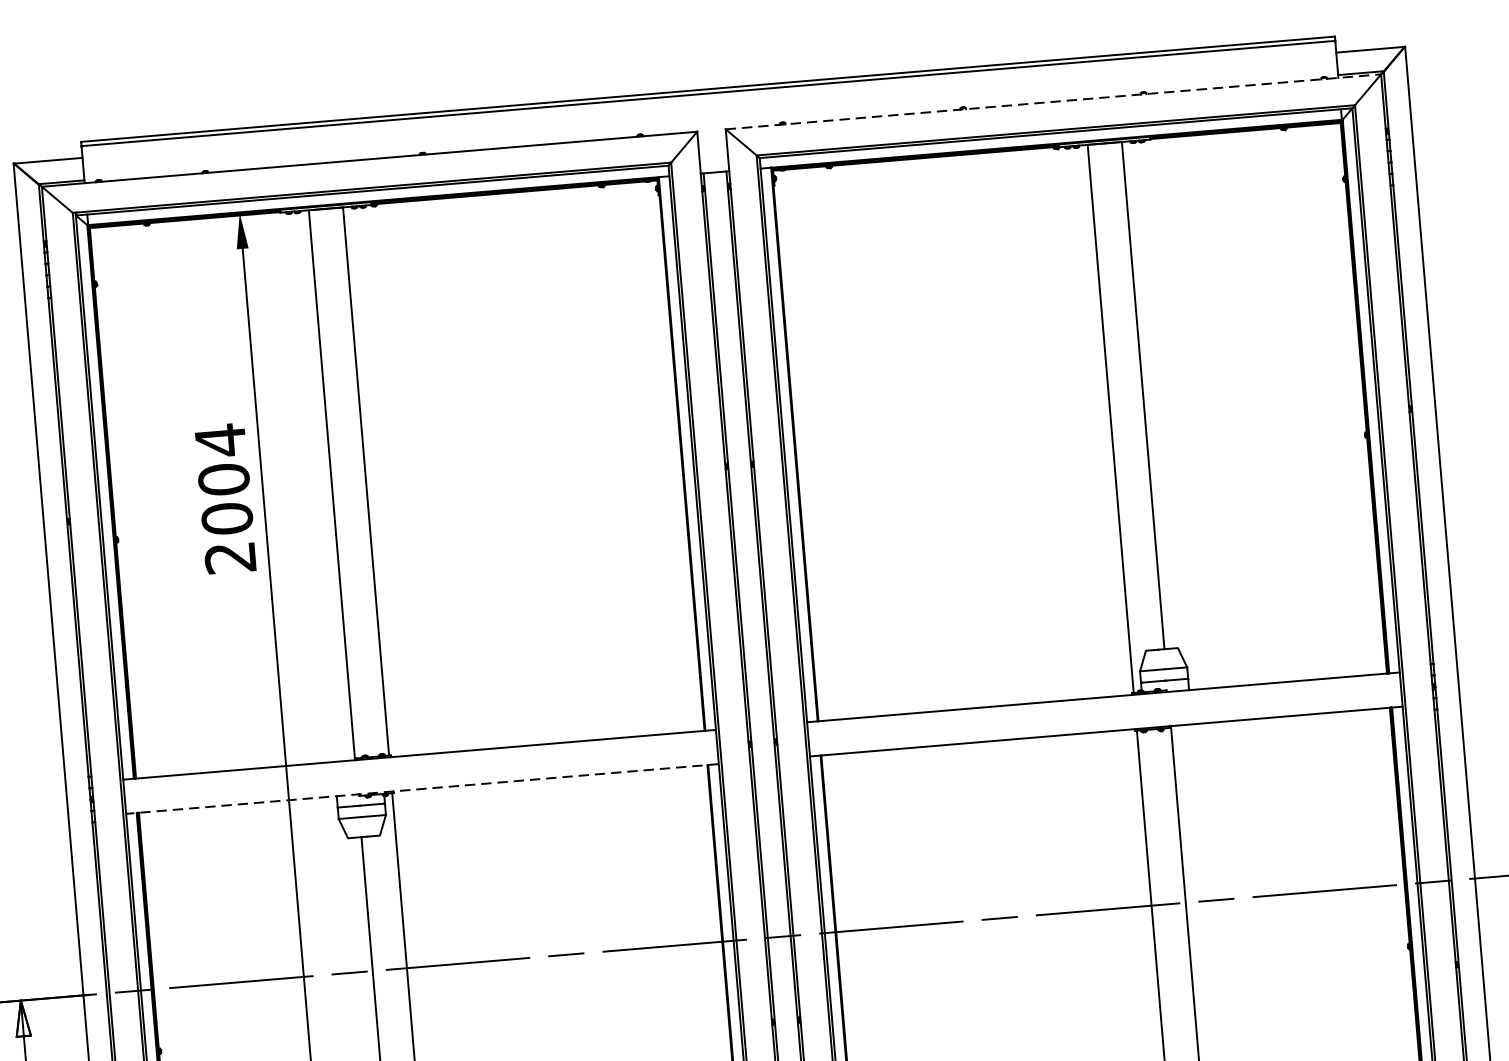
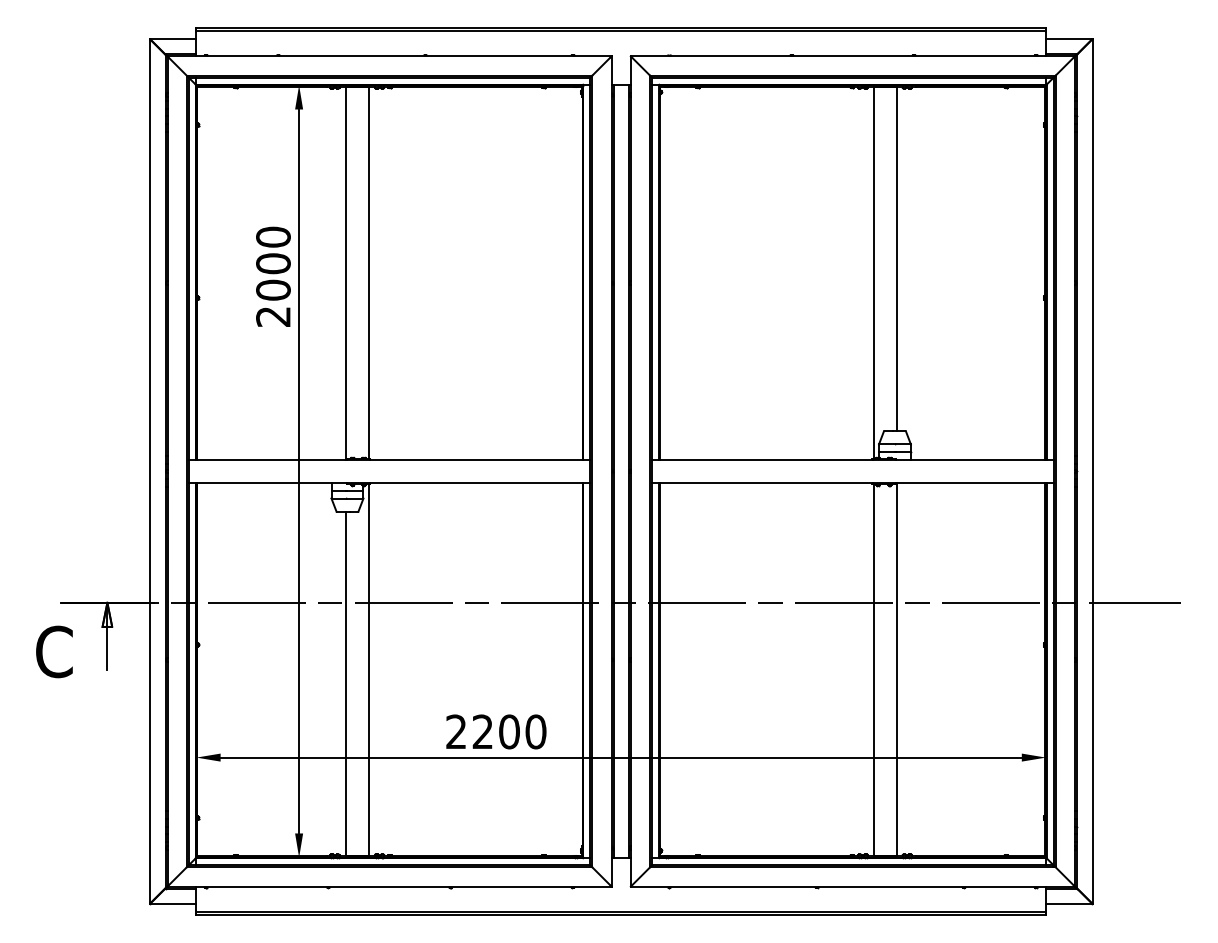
line: (1054, 101) -> (853, 56), dashed -> solid
text: (220, 440) -> (273, 237), 2004 -> 2000
line: (422, 789) -> (389, 483), dashed -> solid

